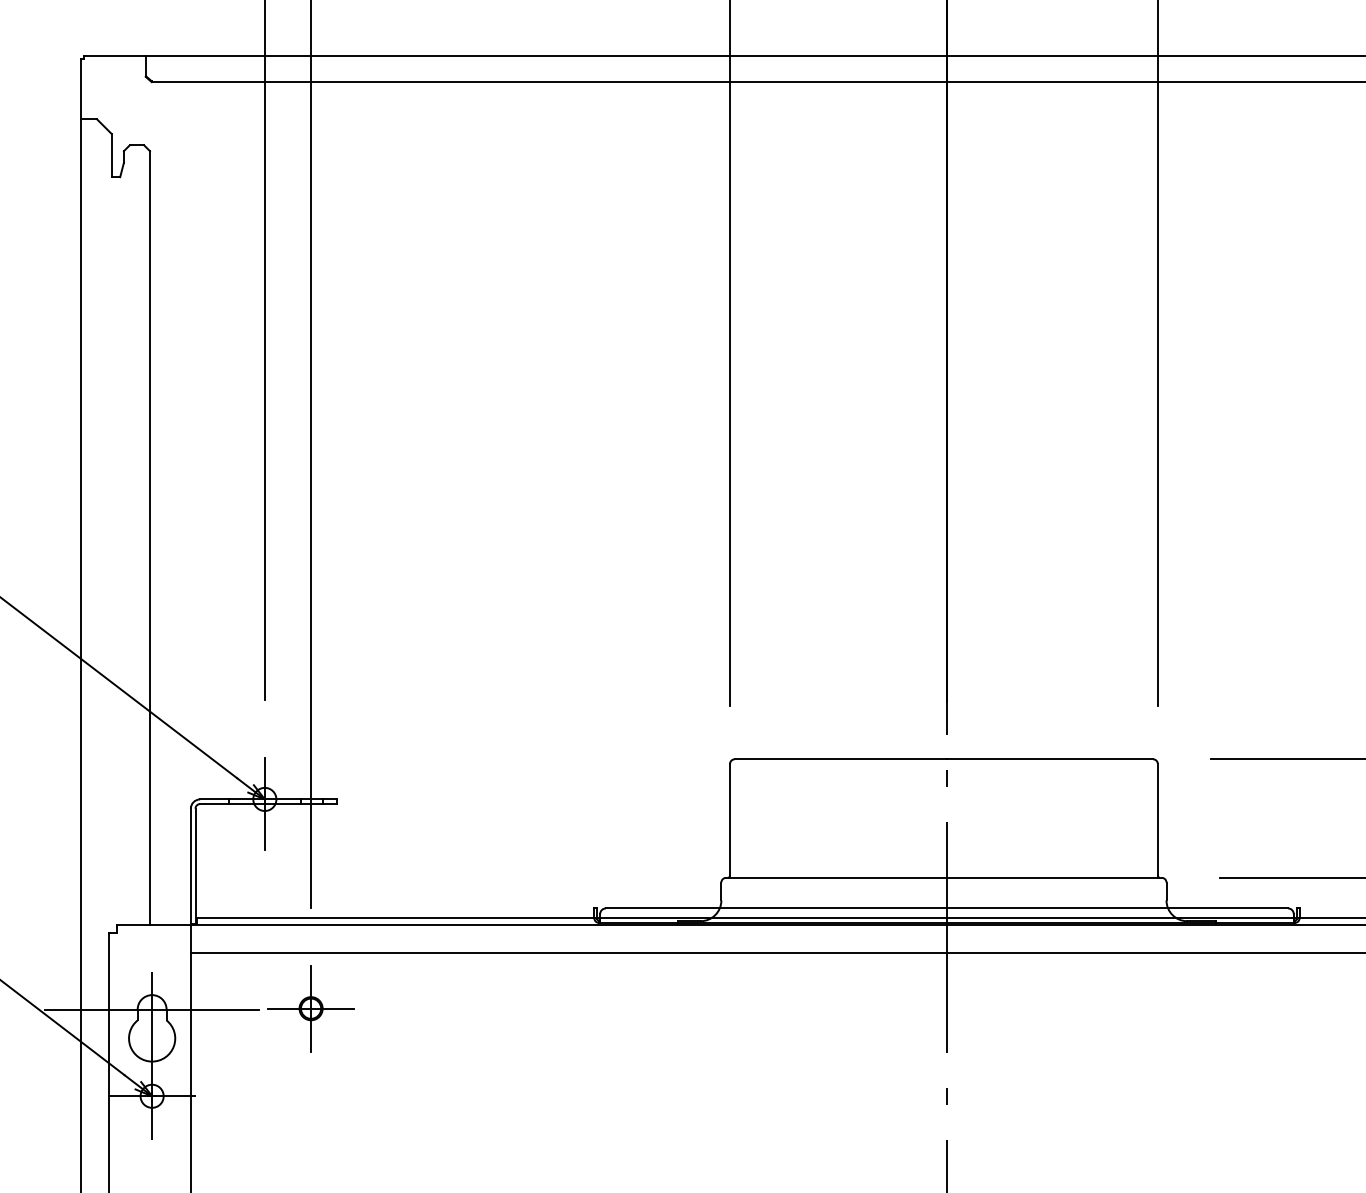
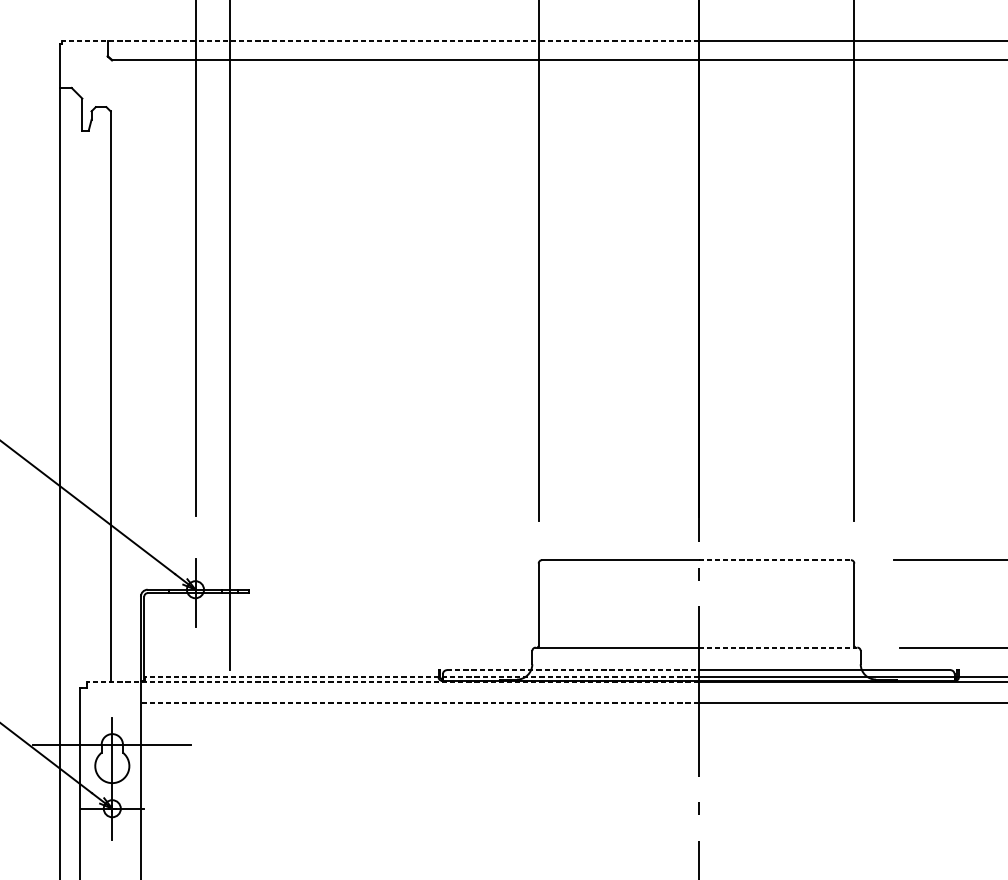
line: (515, 55) -> (380, 40), solid -> dashed
line: (1050, 759) -> (775, 560), solid -> dashed
line: (1054, 877) -> (778, 647), solid -> dashed
line: (776, 908) -> (572, 670), solid -> dashed
line: (571, 917) -> (421, 676), solid -> dashed
line: (532, 924) -> (392, 681), solid -> dashed
line: (569, 953) -> (420, 703), solid -> dashed
part: (310, 1008) -> (229, 743), removed

